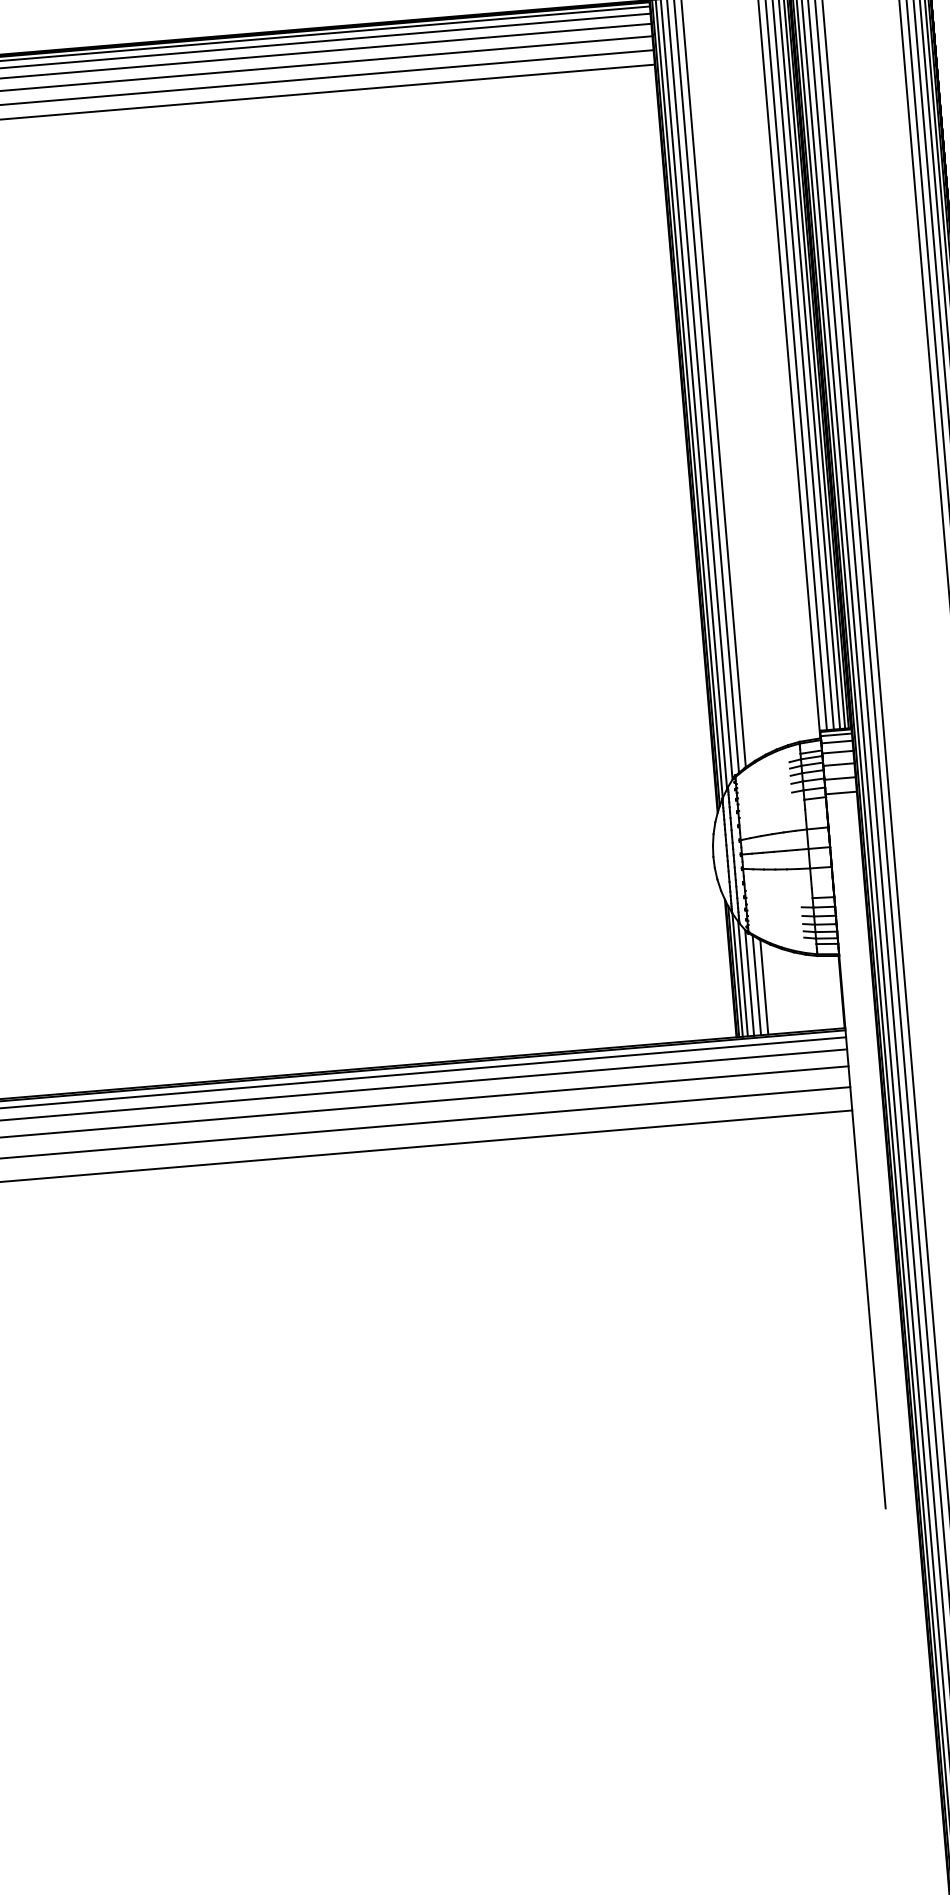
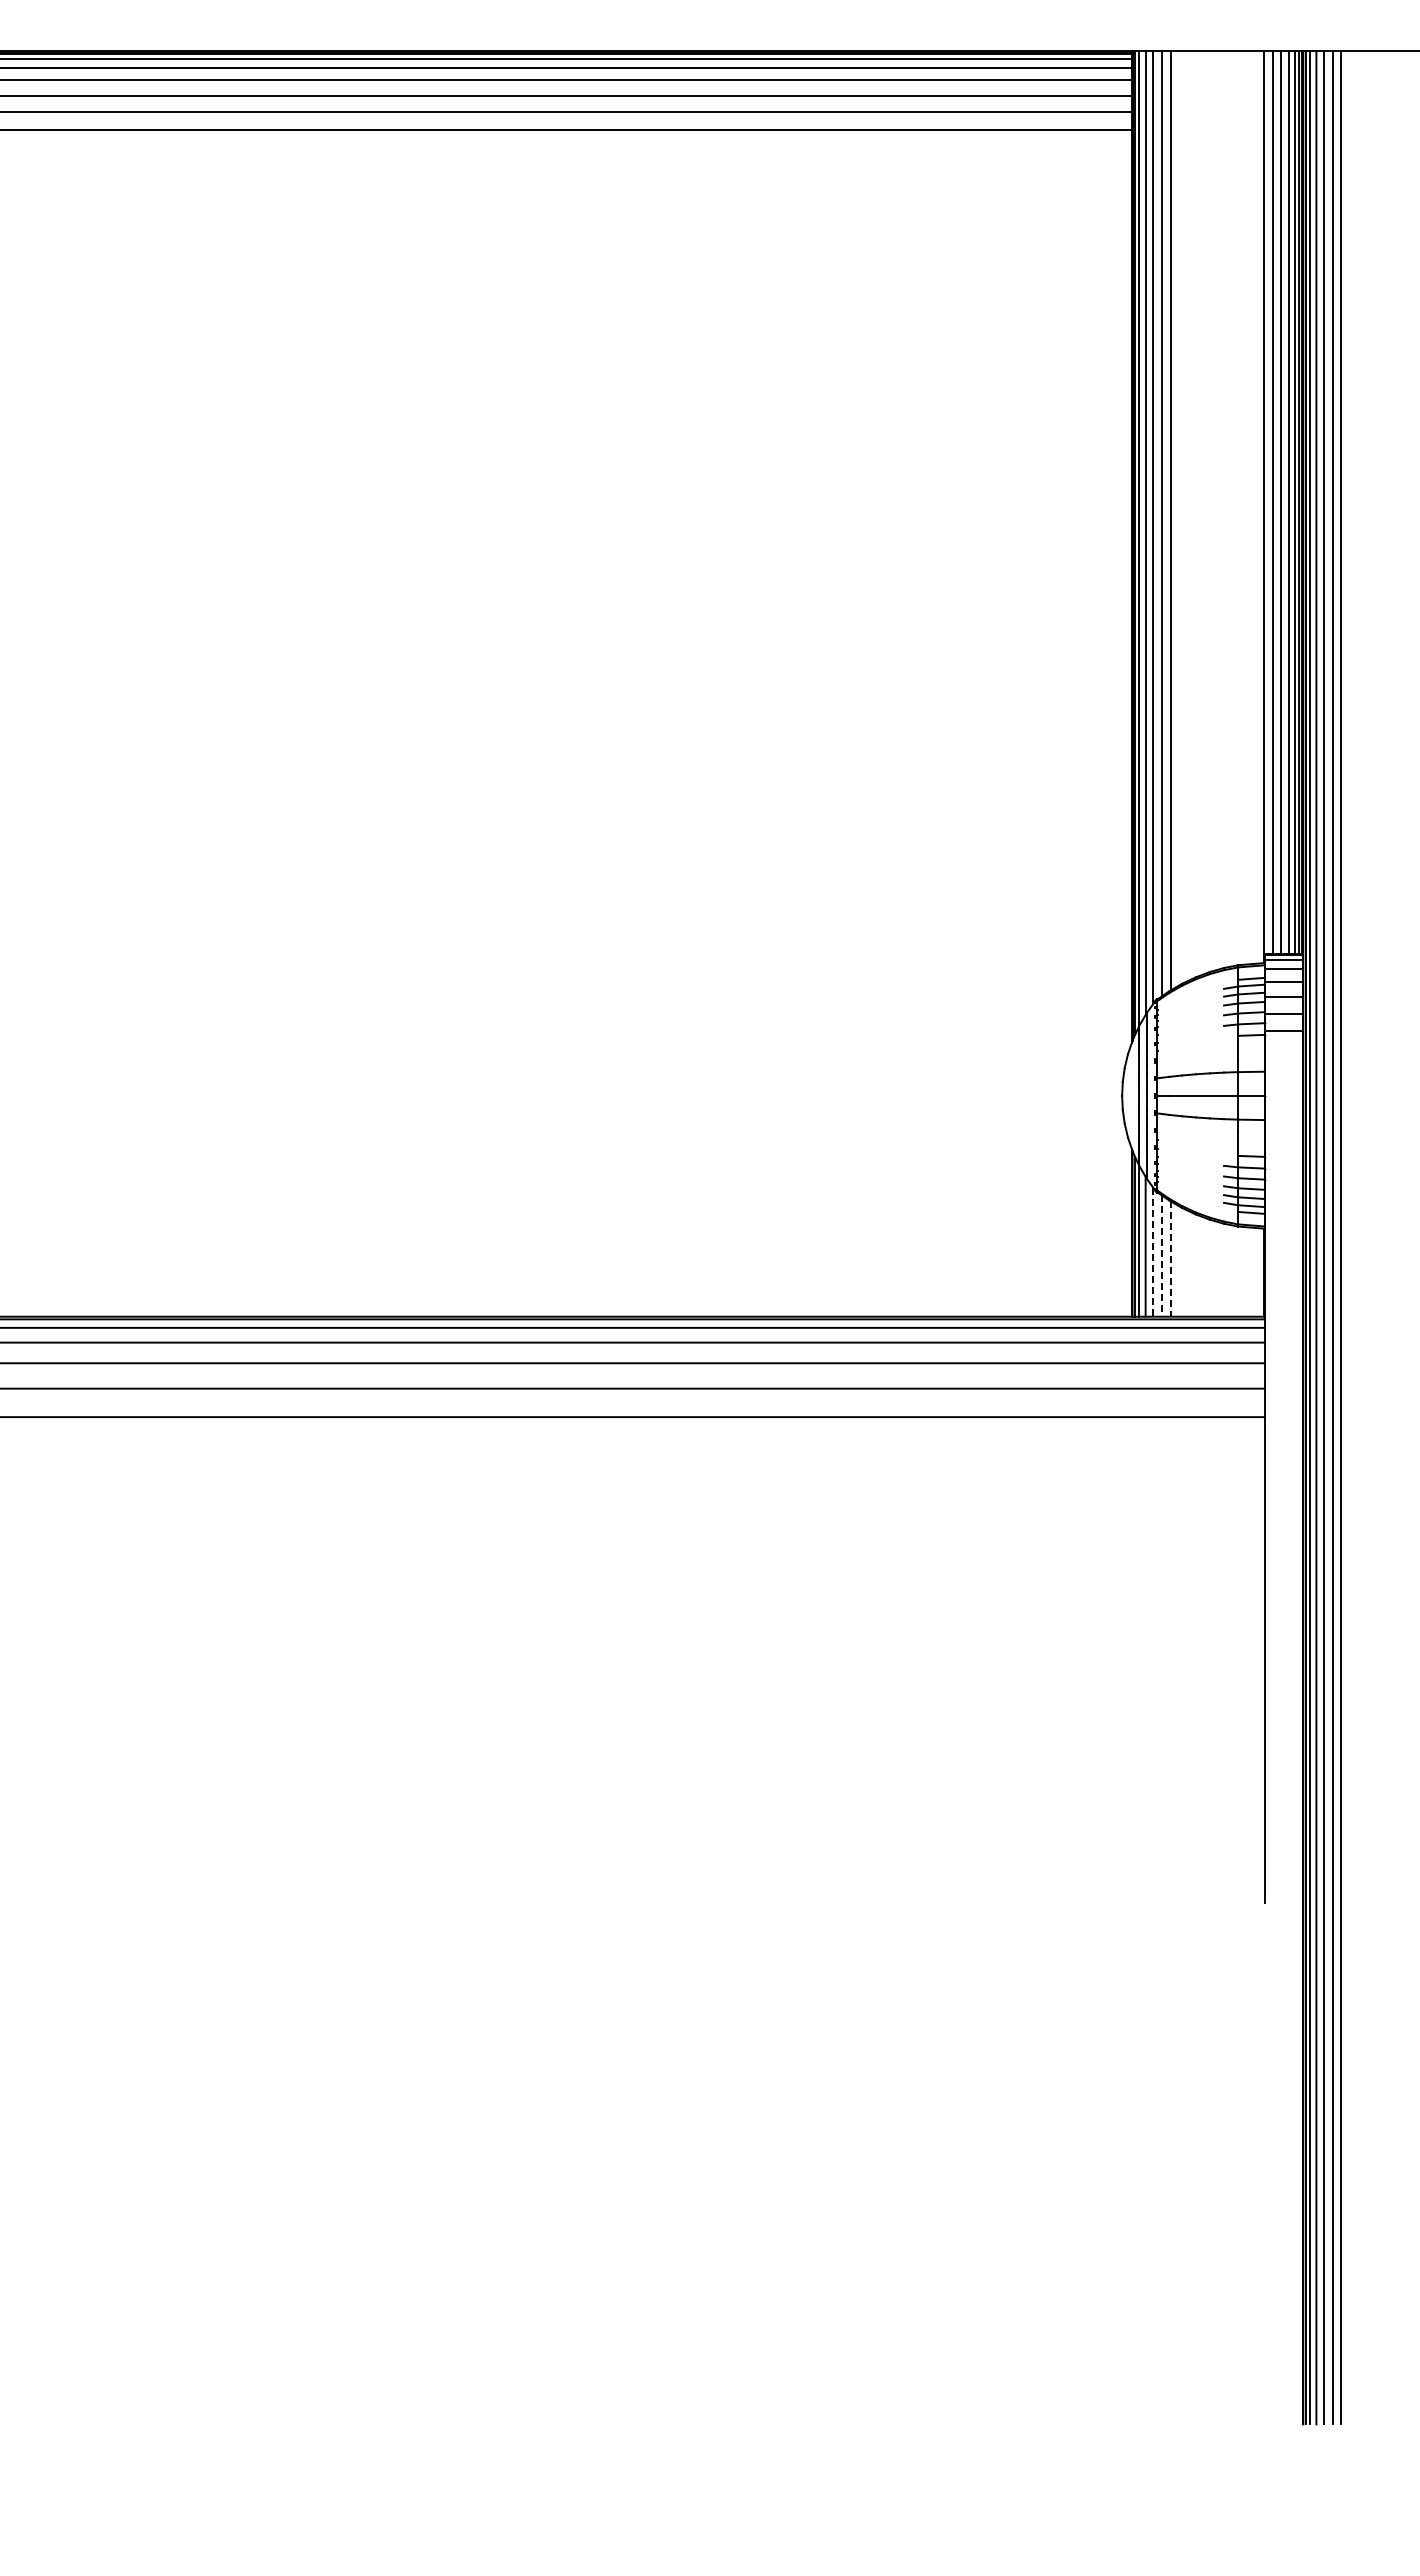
line: (749, 983) -> (1153, 1252), solid -> dashed
line: (756, 985) -> (1161, 1255), solid -> dashed
line: (764, 986) -> (1170, 1258), solid -> dashed

